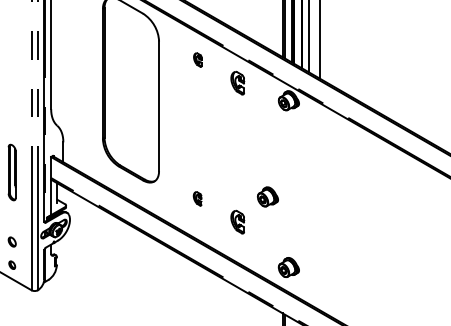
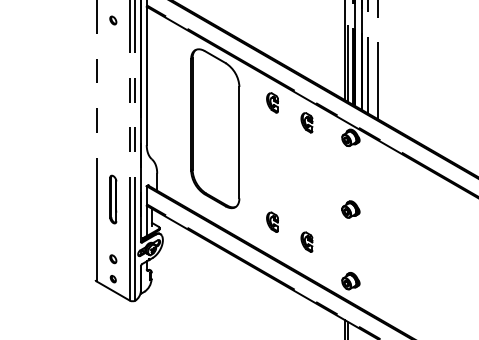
part: (197, 59) -> (272, 102), size x1.67
part: (267, 196) -> (350, 209), moved
part: (197, 198) -> (272, 221), size x1.67

